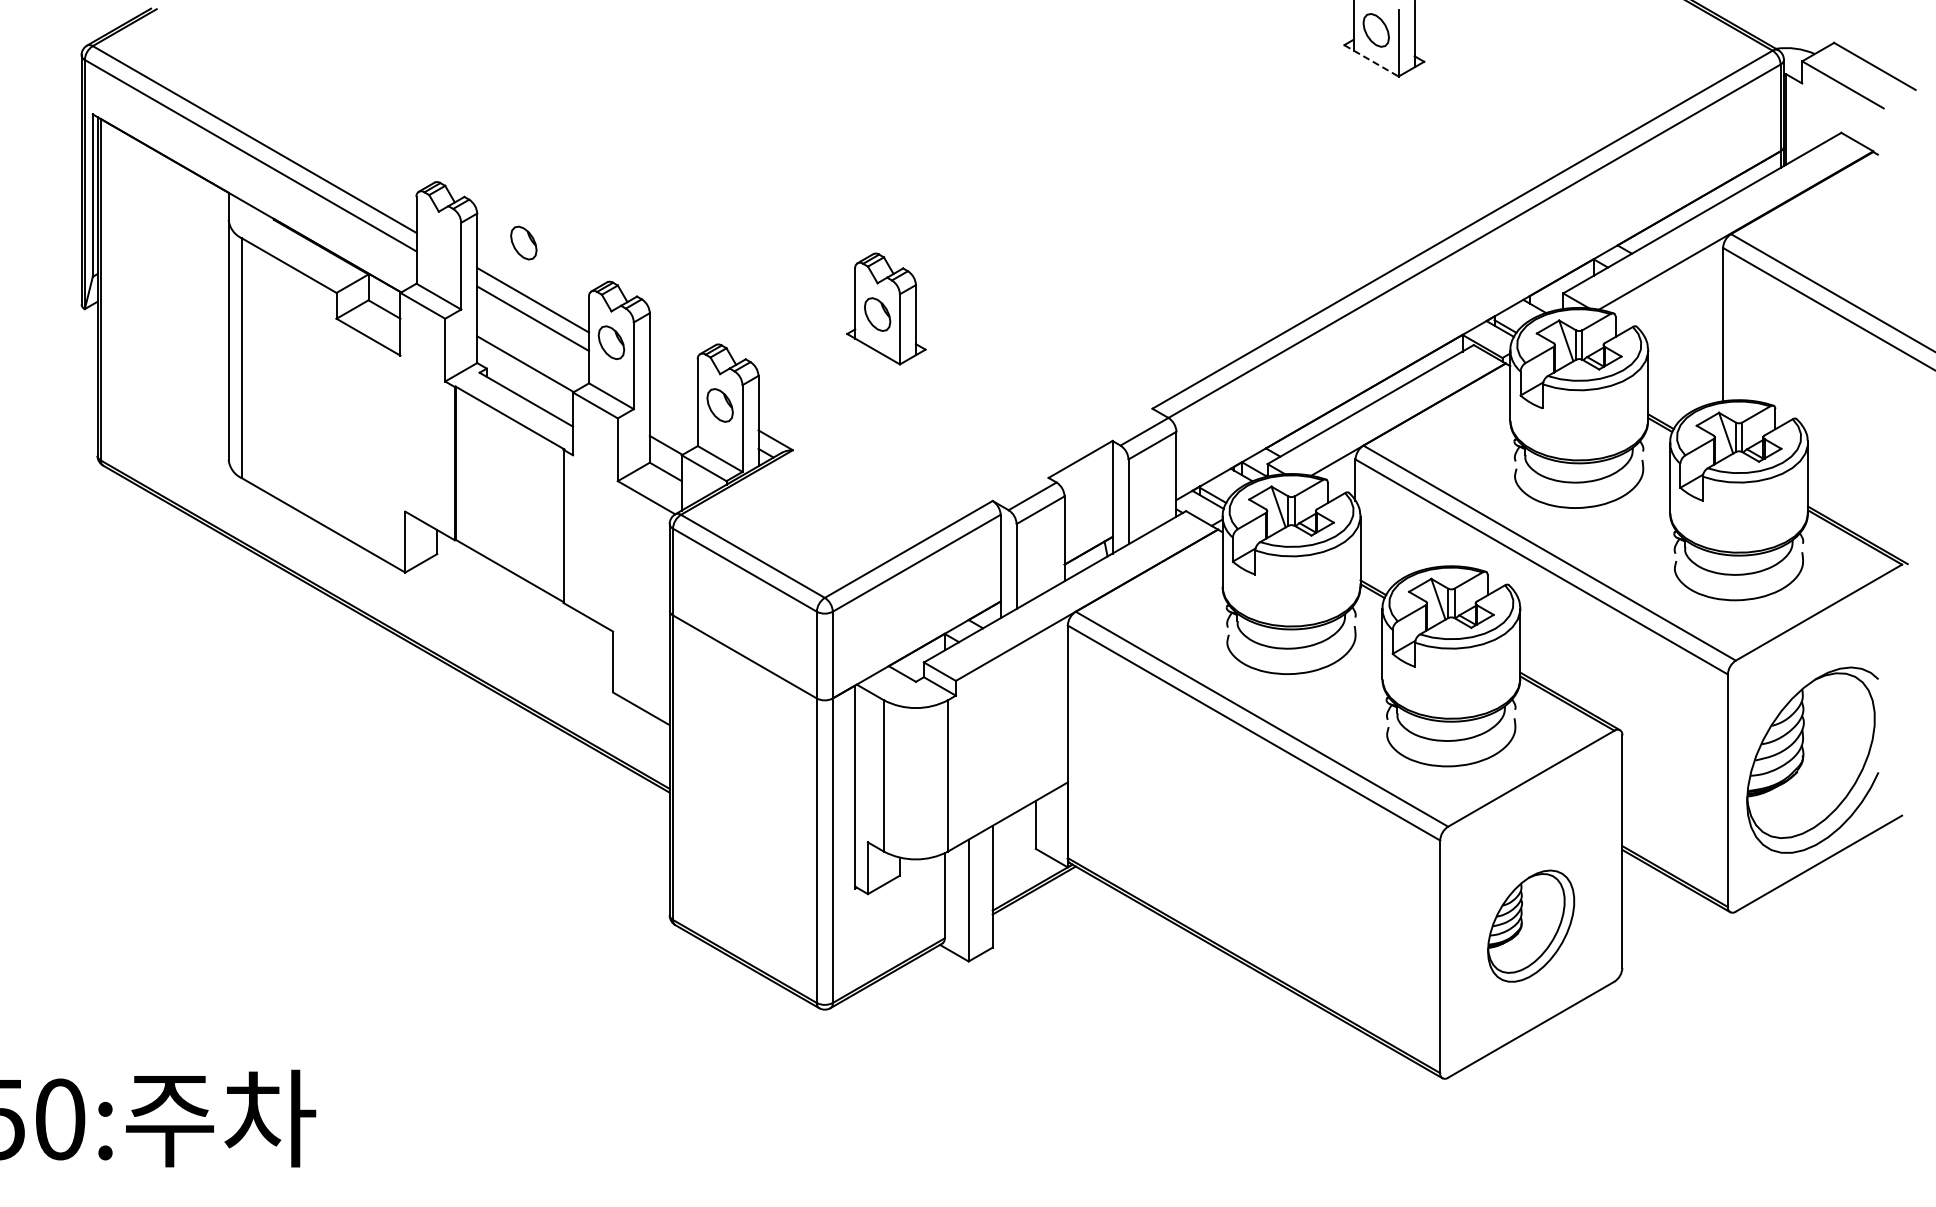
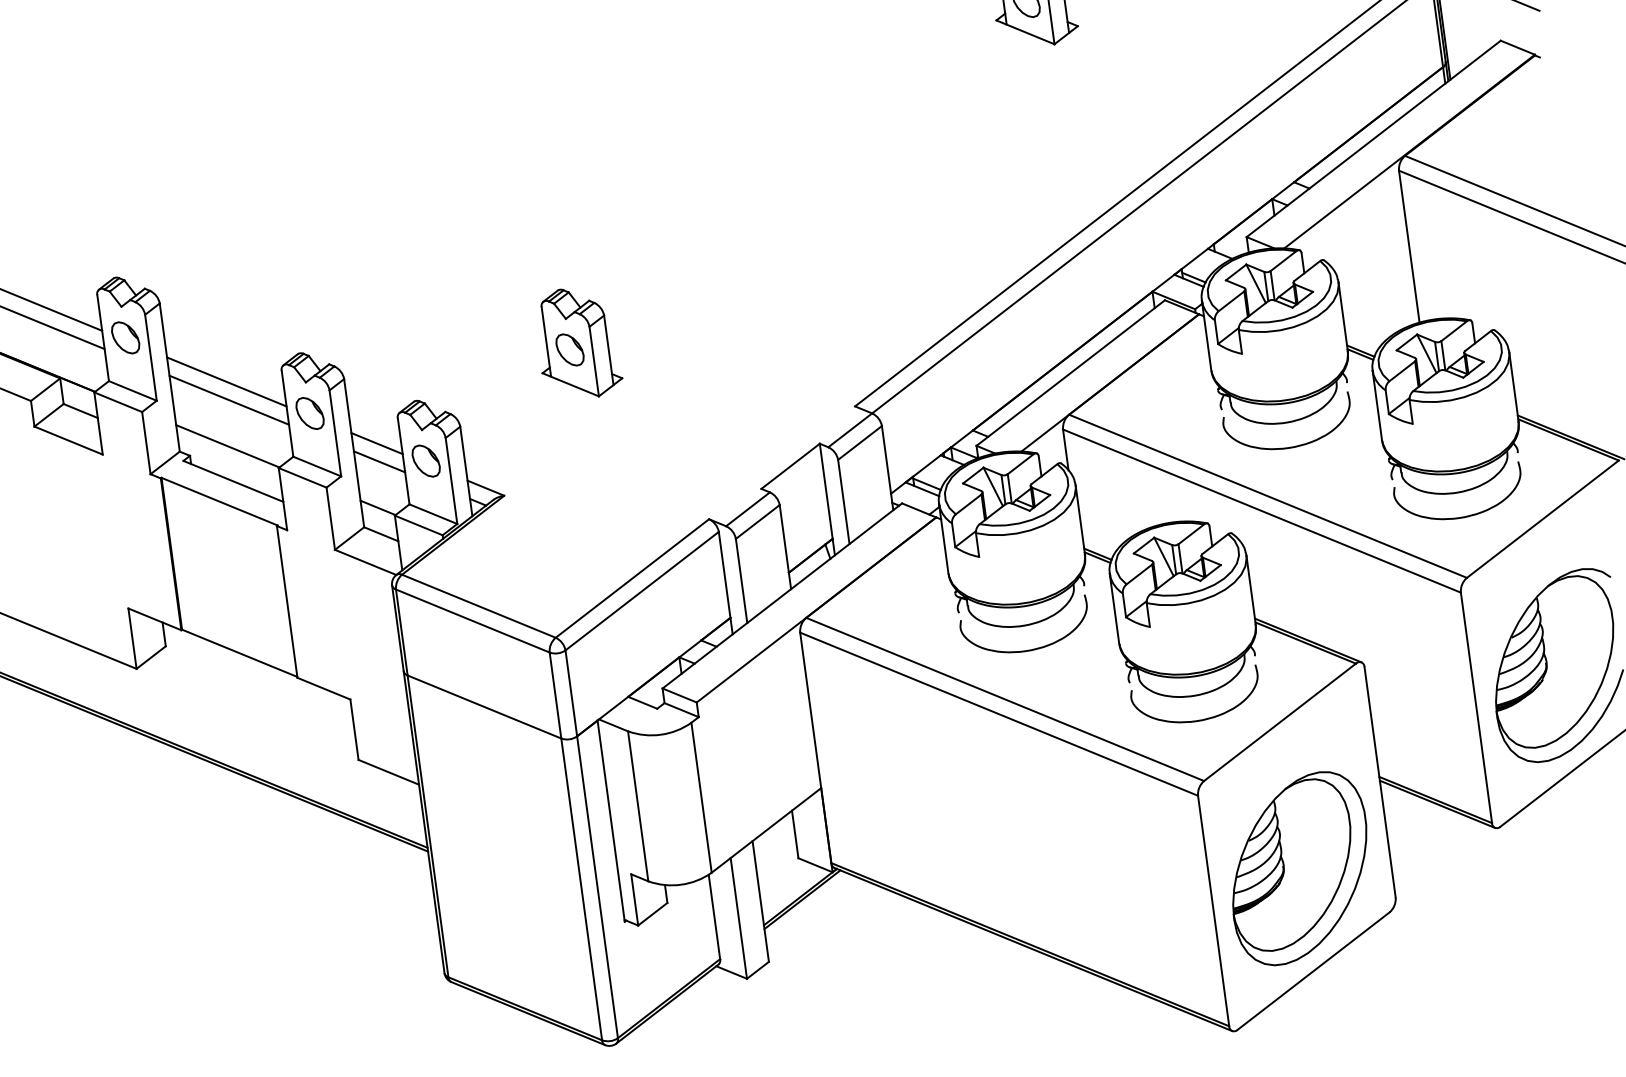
line: (1371, 61) -> (1025, 32), dashed -> solid
part: (523, 242) -> (125, 337), moved
line: (673, 381) -> (376, 443), added
line: (673, 399) -> (379, 461), added
part: (1530, 925) -> (1298, 867), size x1.67

